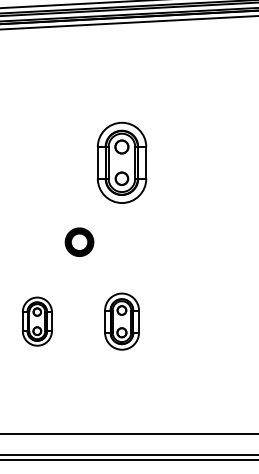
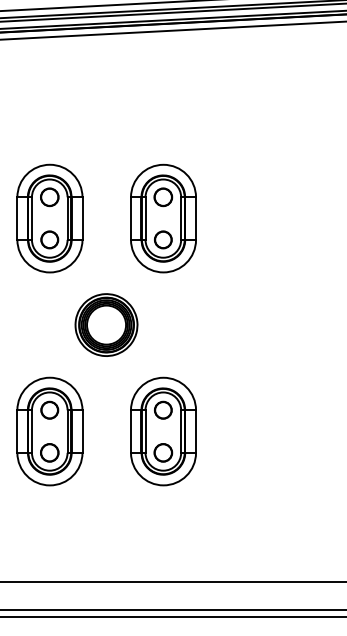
part: (37, 162) -> (49, 218), added
part: (79, 241) -> (106, 324), size x1.67
part: (37, 321) -> (49, 431), size x1.67
part: (122, 321) -> (163, 431), size x1.43

